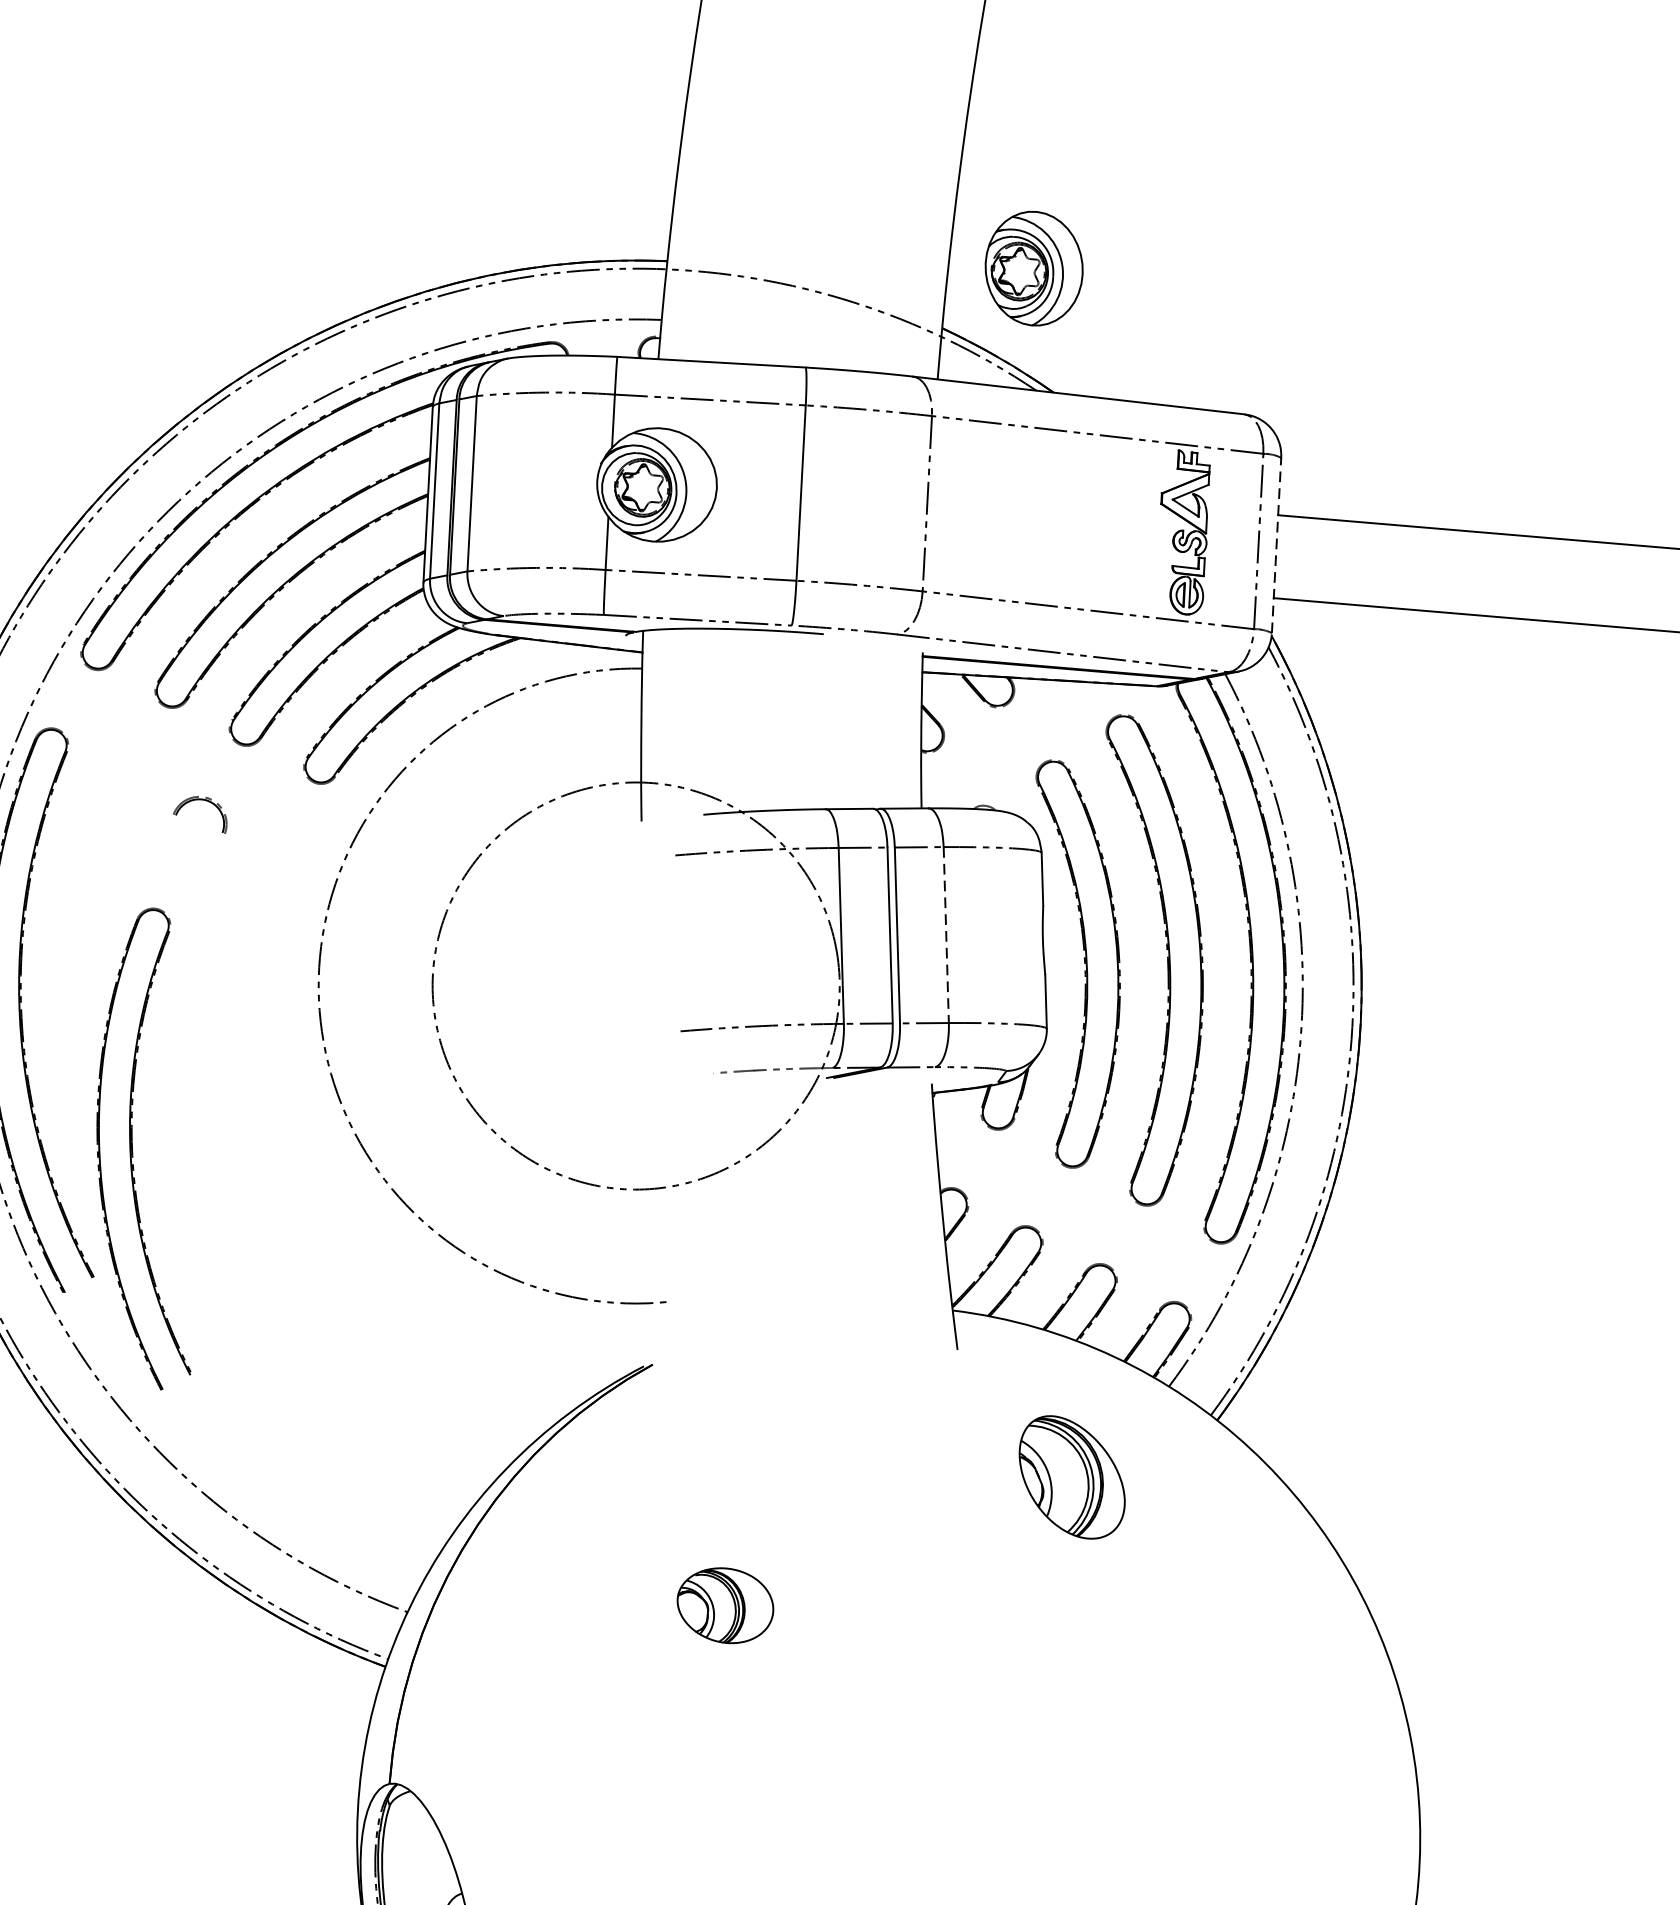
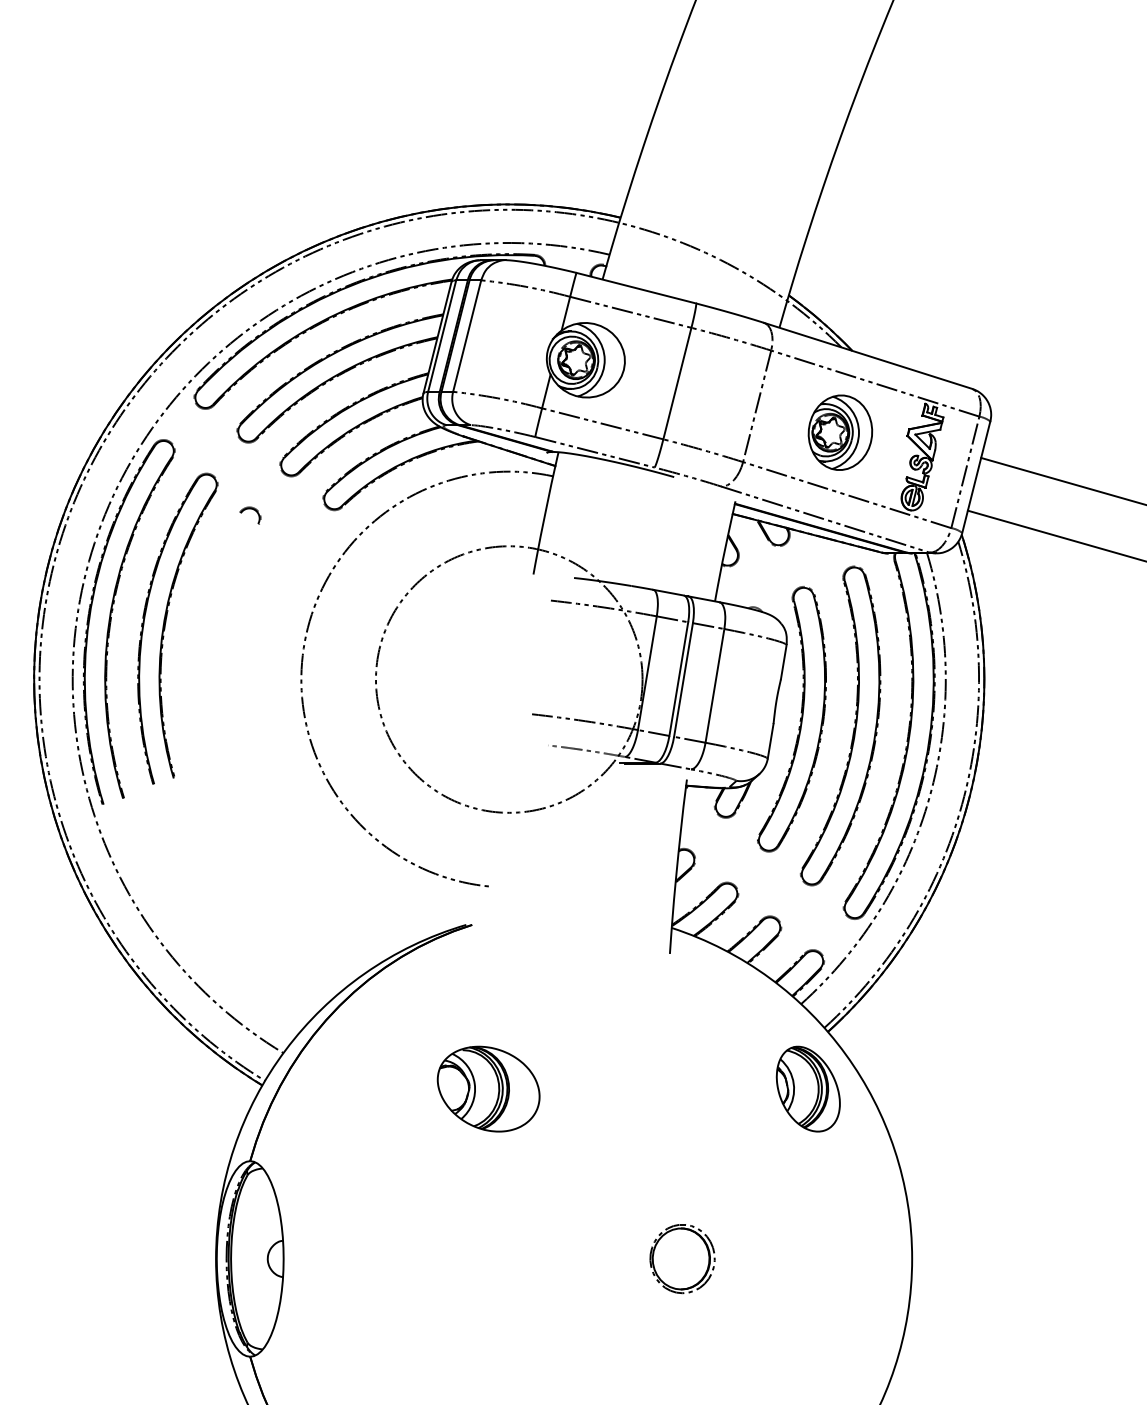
part: (1034, 268) -> (840, 432), moved
line: (1276, 544) -> (976, 476), dashed -> solid
part: (200, 816) -> (250, 515), size x0.62
line: (945, 934) -> (714, 685), dashed -> solid
part: (133, 1152) -> (165, 628), moved
part: (1070, 1476) -> (807, 1088), moved
part: (725, 1604) -> (488, 1088), size x1.67
part: (1066, 1804) -> (682, 1259), added

